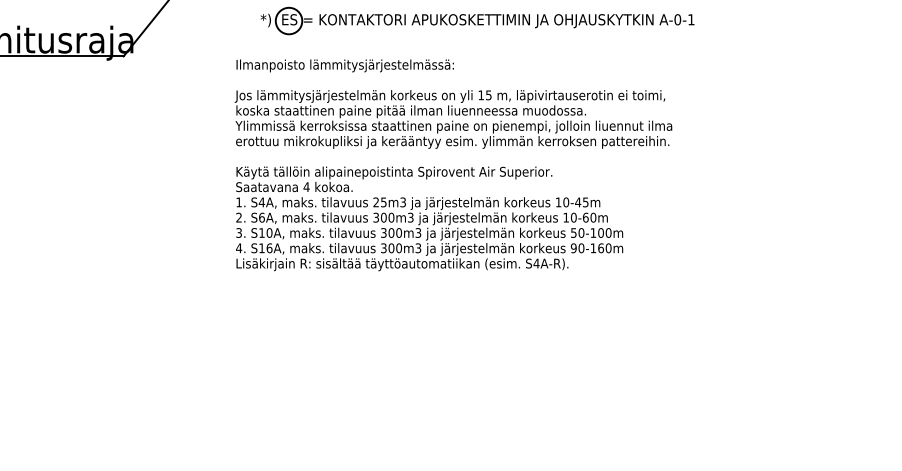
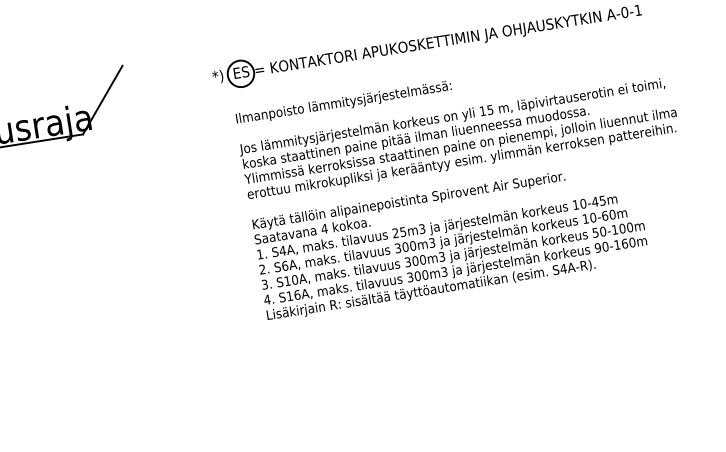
text: (453, 165) -> (466, 184), moved

